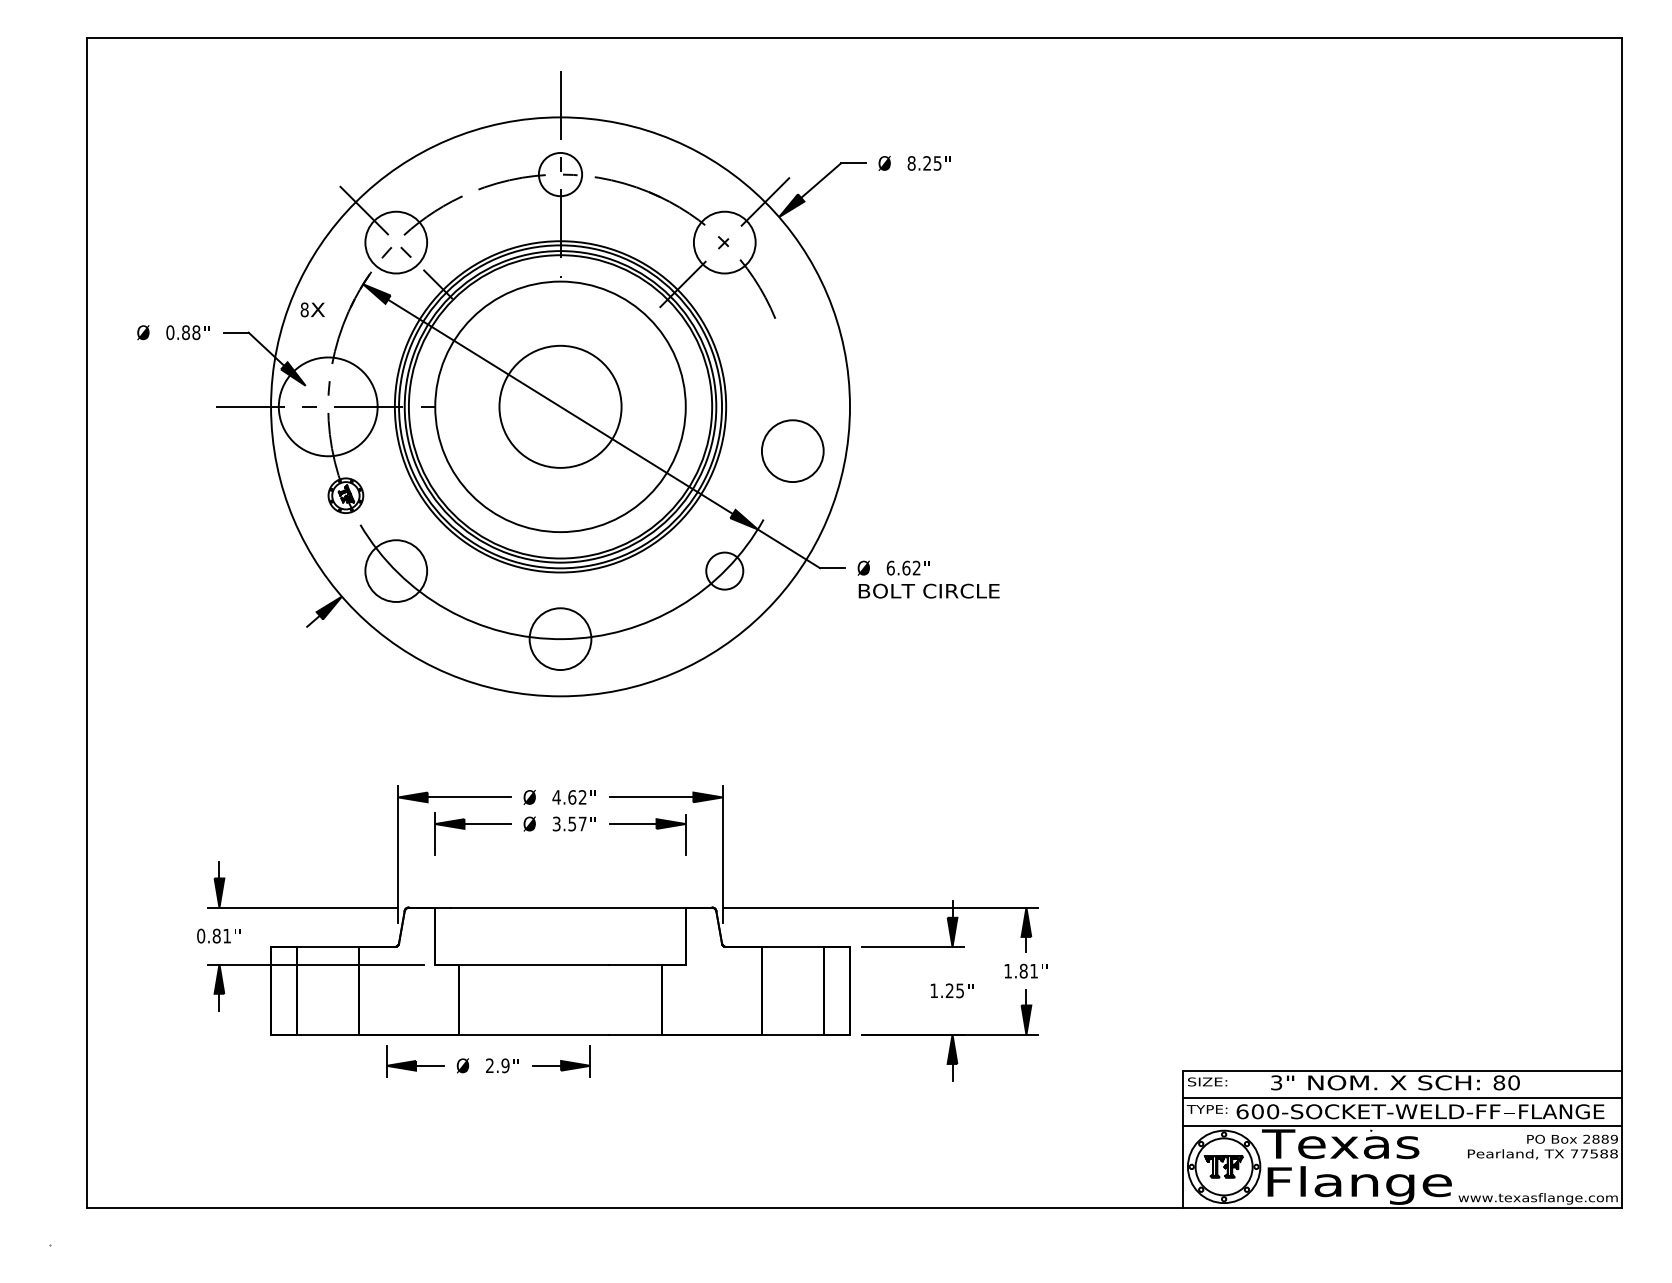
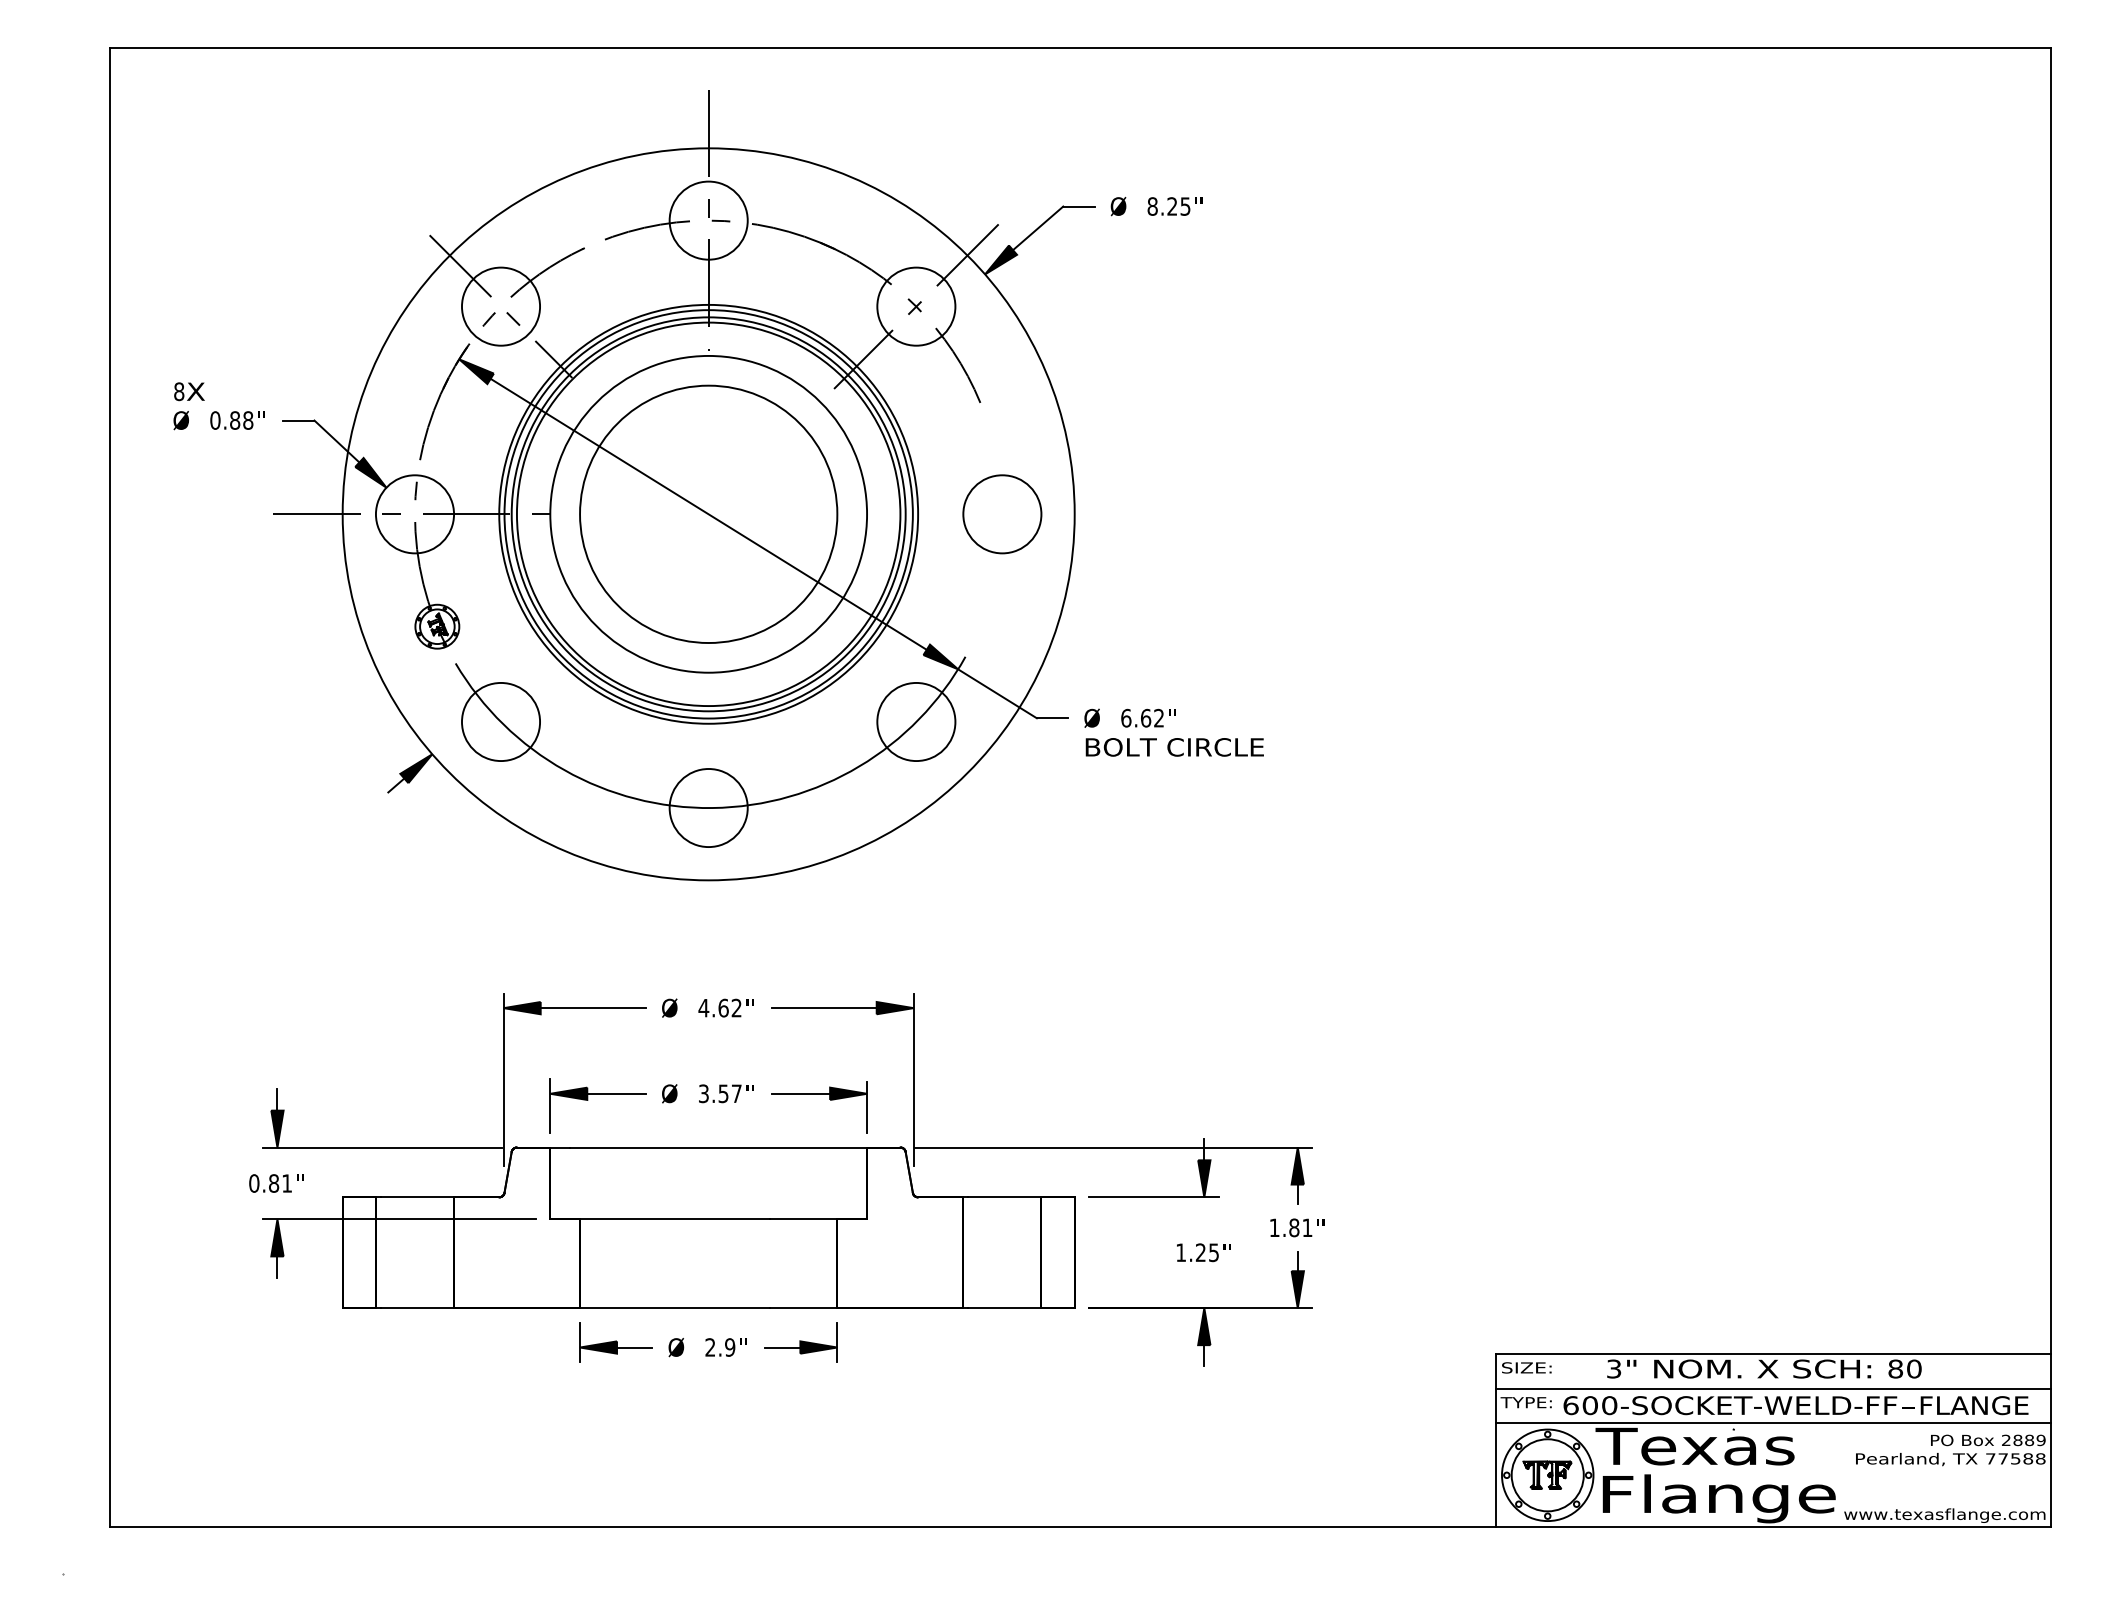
circle: (560, 174) -> (708, 220), size x1.43
text: (312, 309) -> (189, 391), moved
circle: (327, 406) -> (414, 514), size x0.62
circle: (560, 406) -> (708, 514), size x1.67
circle: (792, 451) -> (1002, 514), moved
circle: (724, 570) -> (916, 721), size x1.67
part: (560, 833) -> (708, 1105), moved
part: (488, 1061) -> (708, 1342), moved

